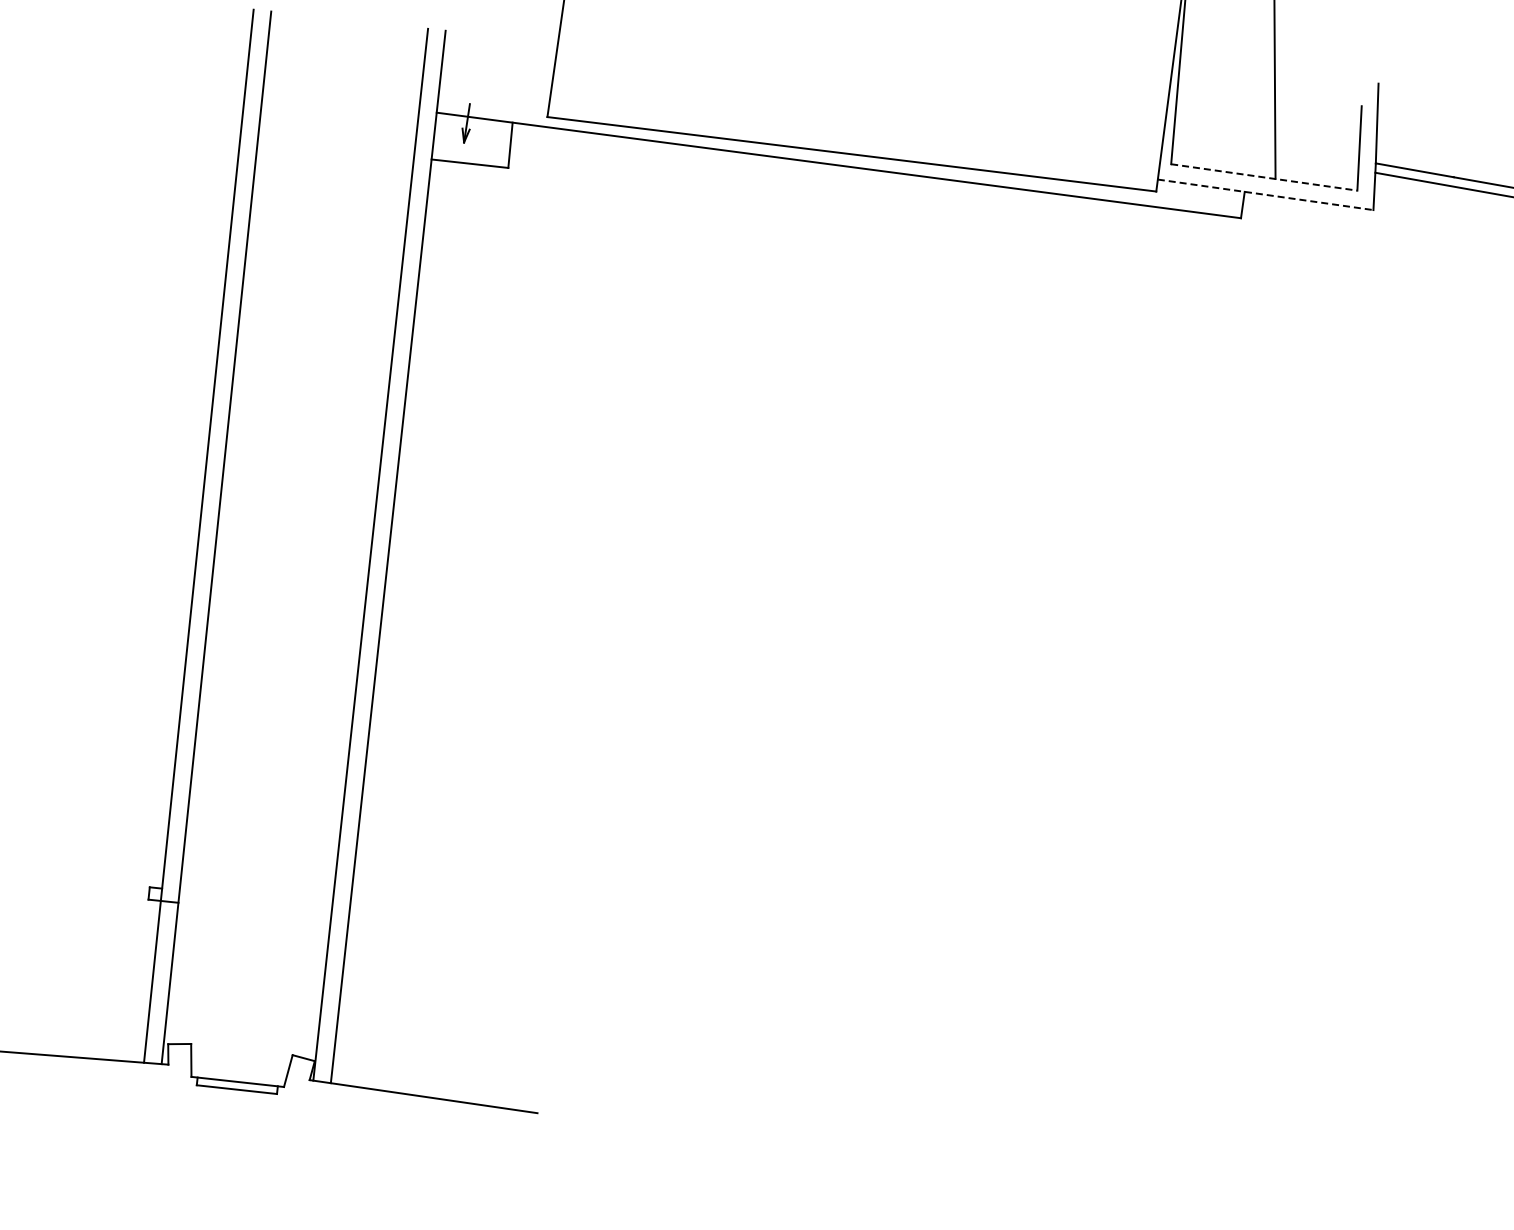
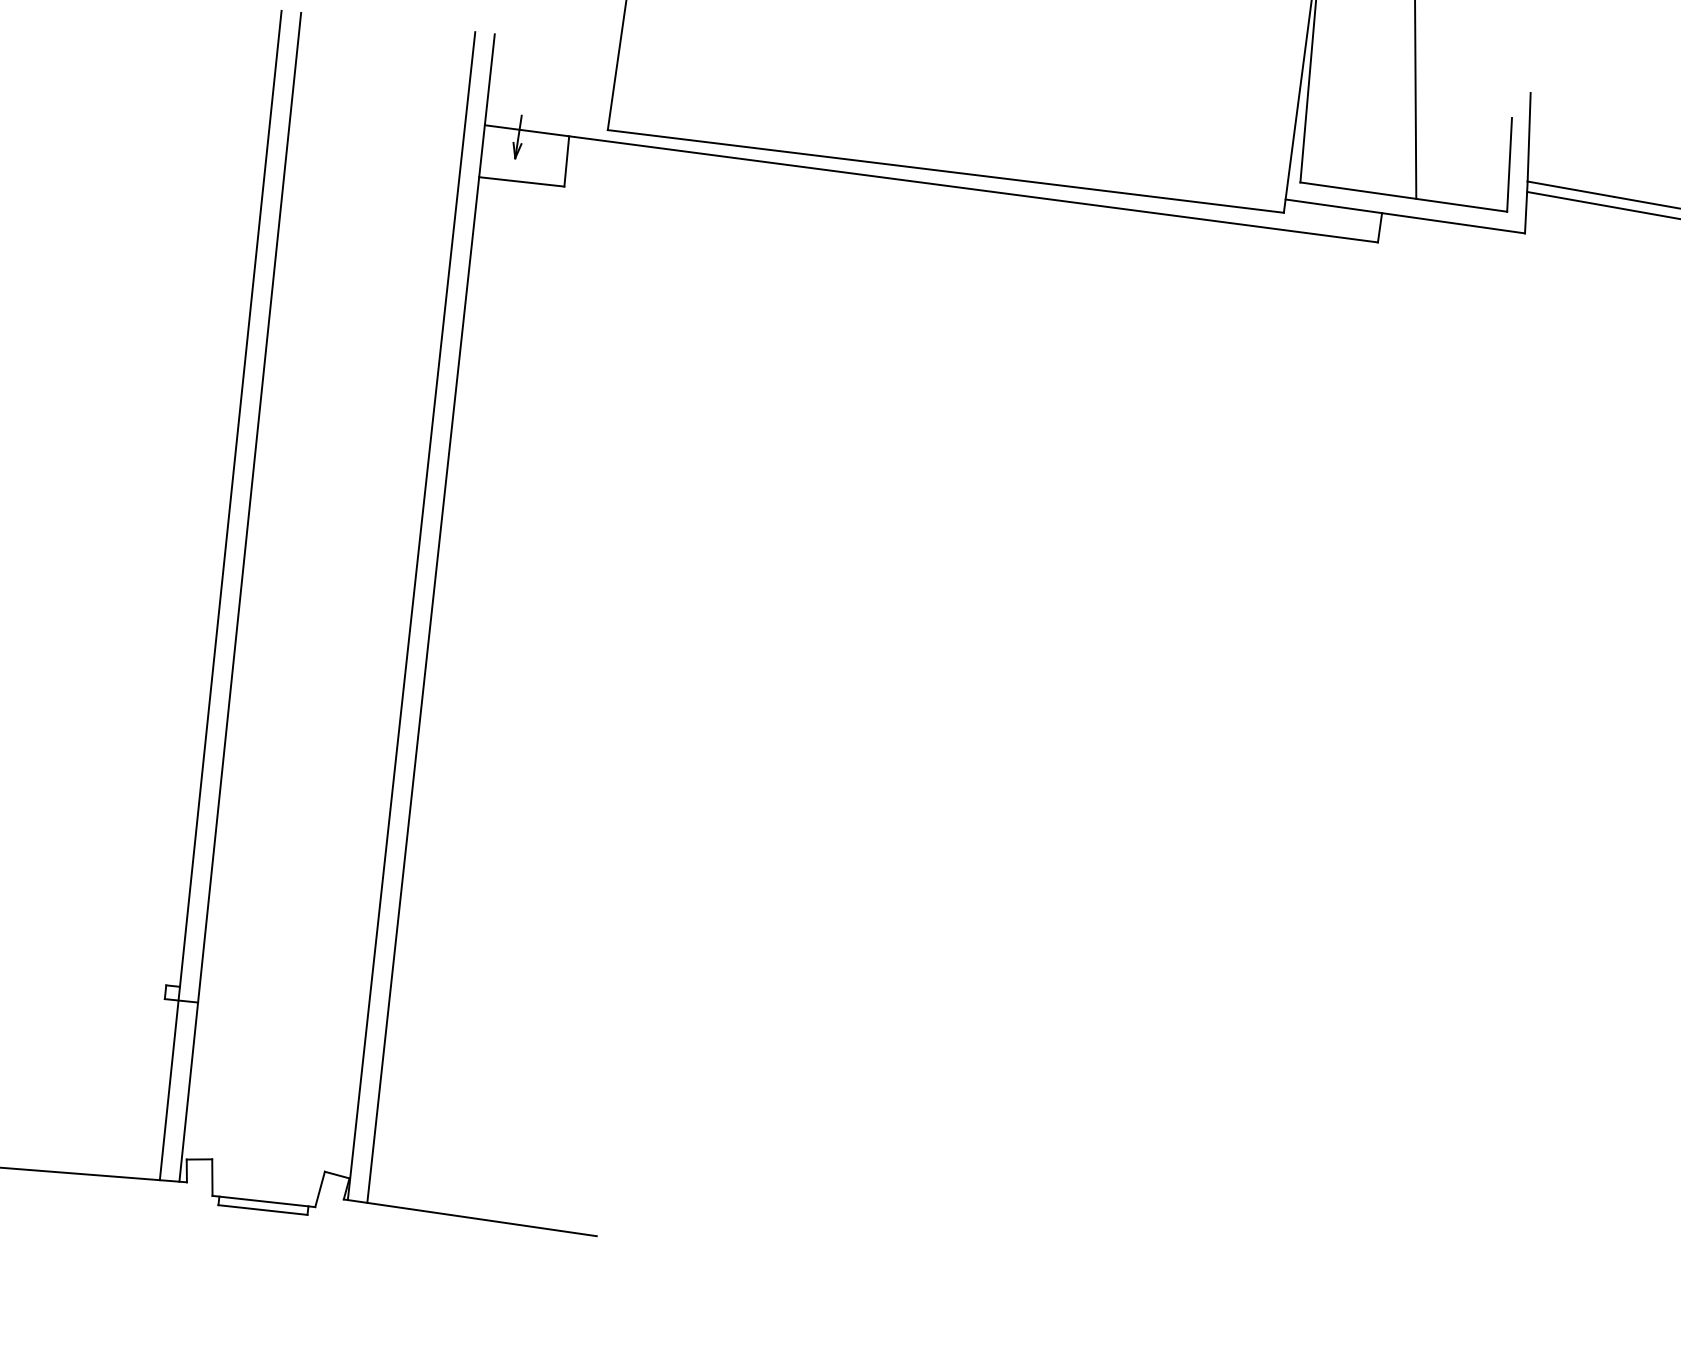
line: (1264, 177) -> (1404, 197), dashed -> solid
line: (1265, 194) -> (1405, 216), dashed -> solid

